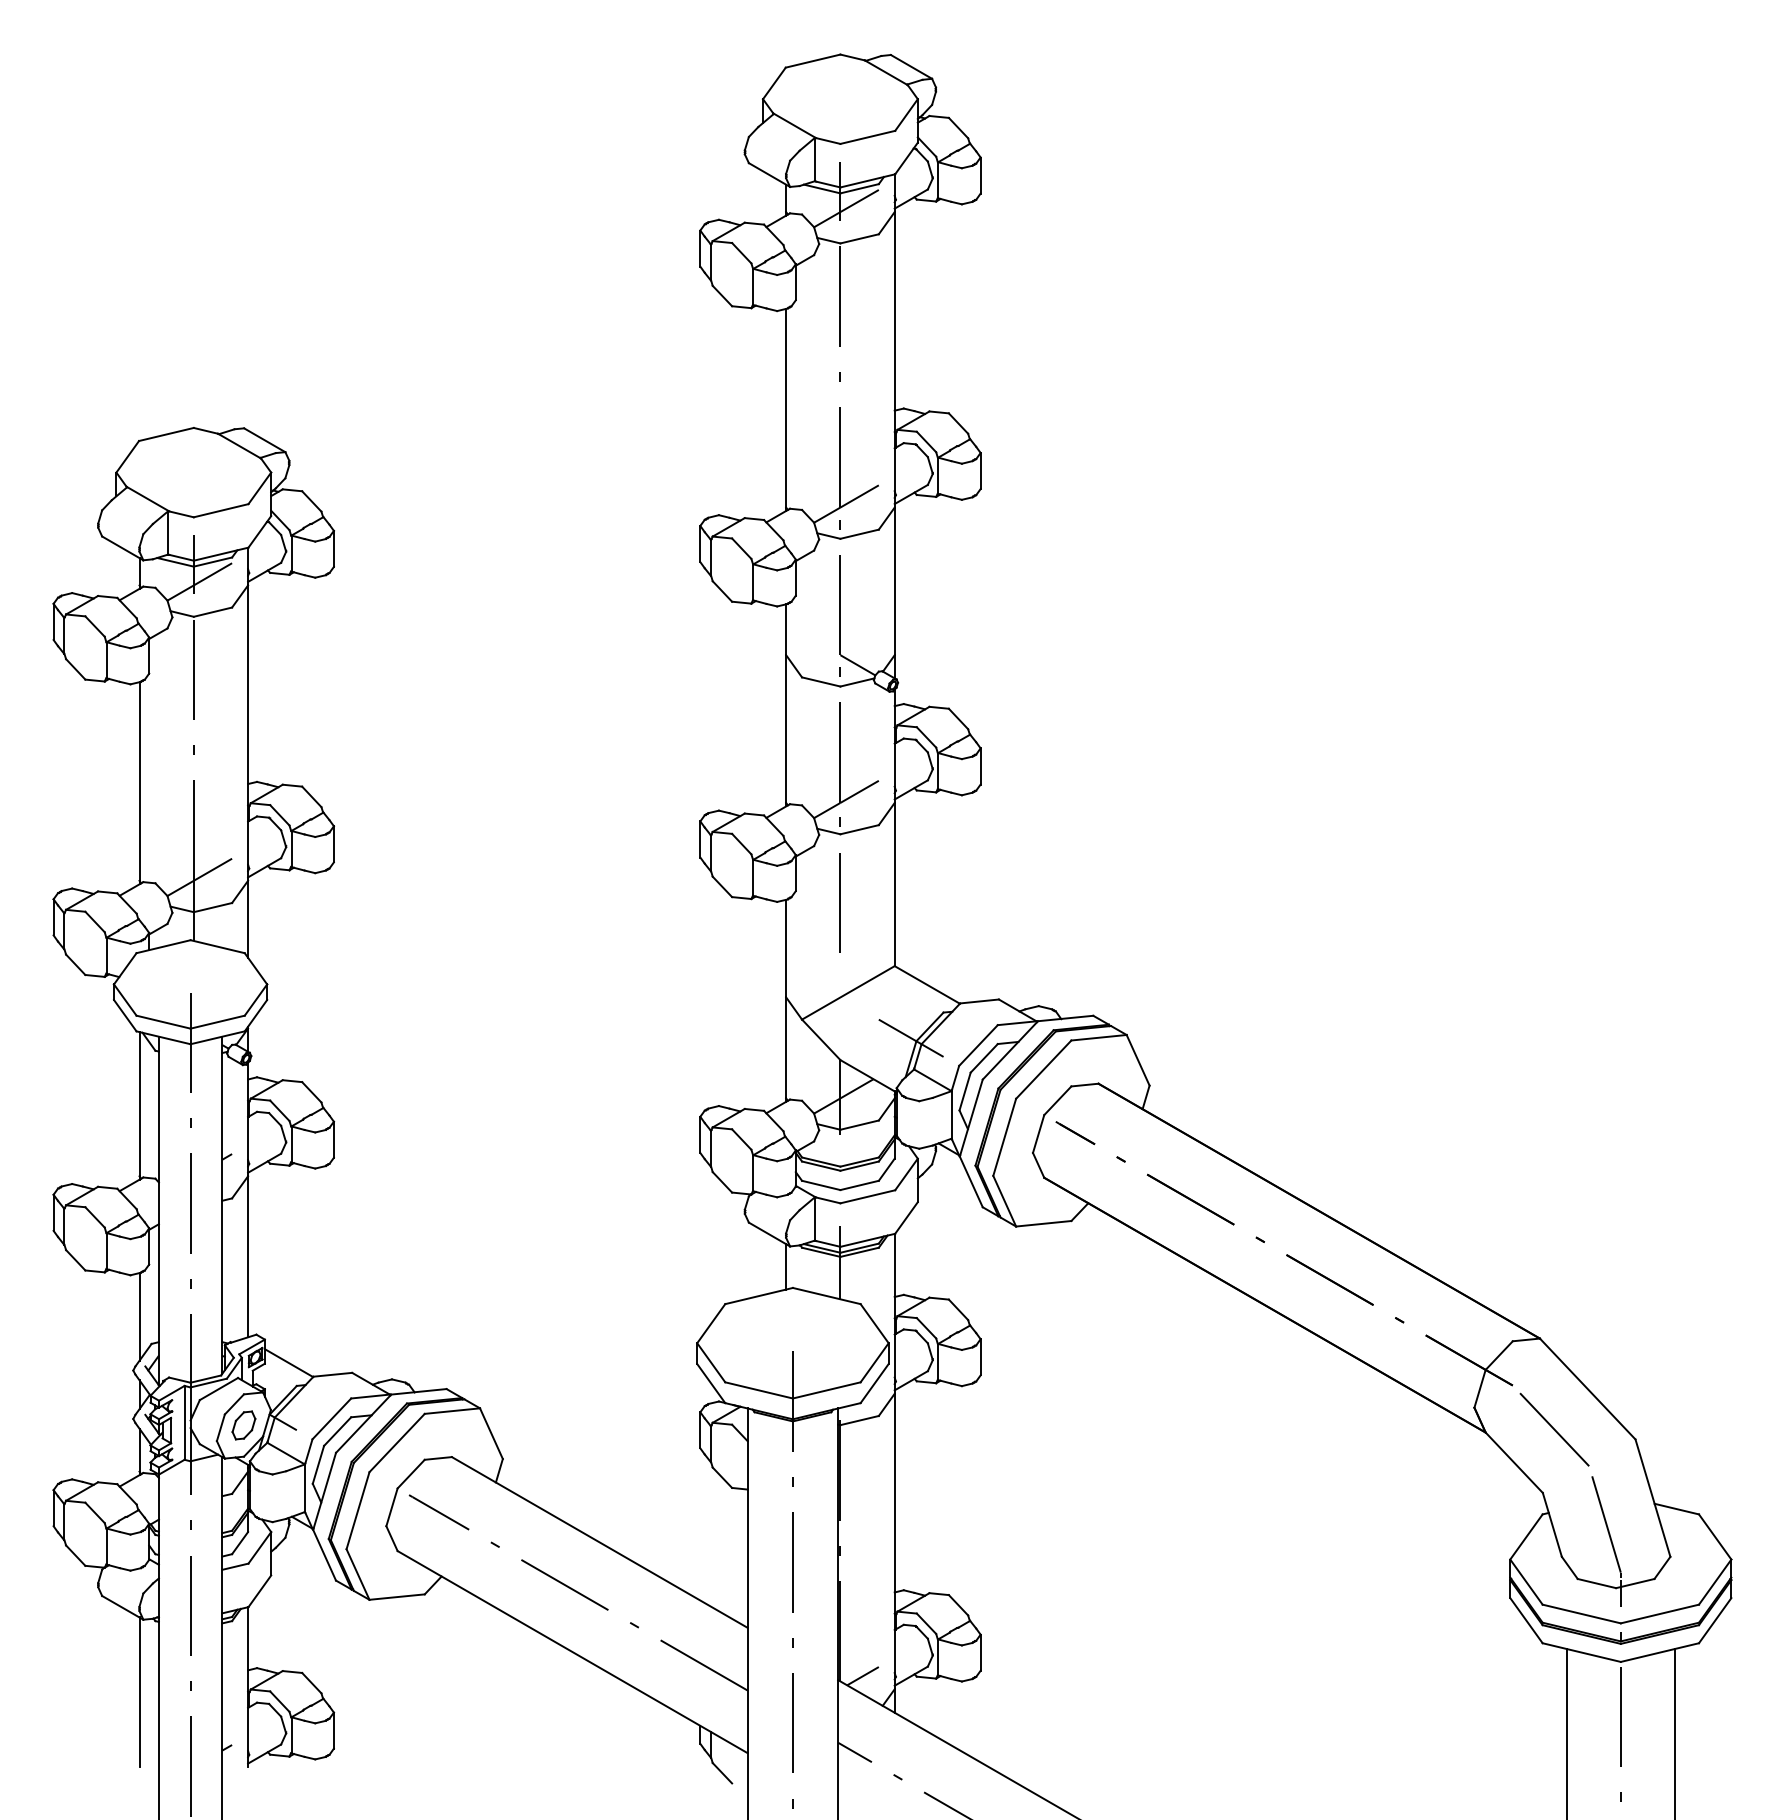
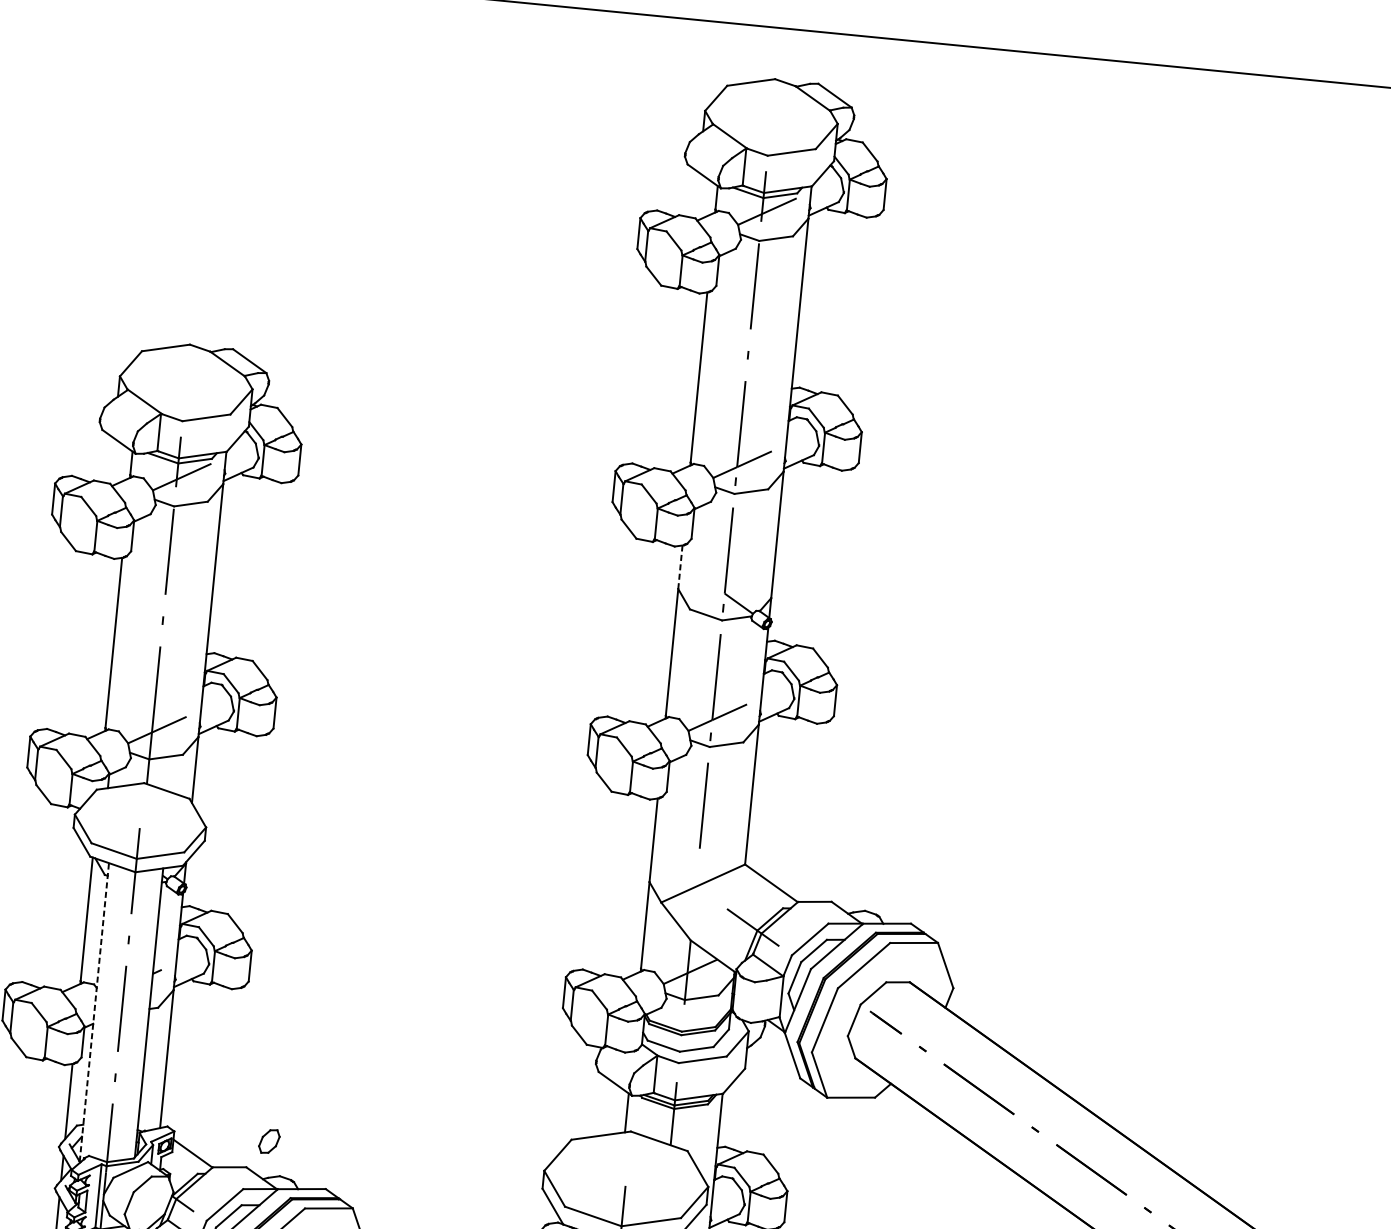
line: (786, 630) -> (680, 567), solid -> dashed
line: (158, 1210) -> (94, 1011), solid -> dashed
part: (243, 1425) -> (268, 1141), moved

